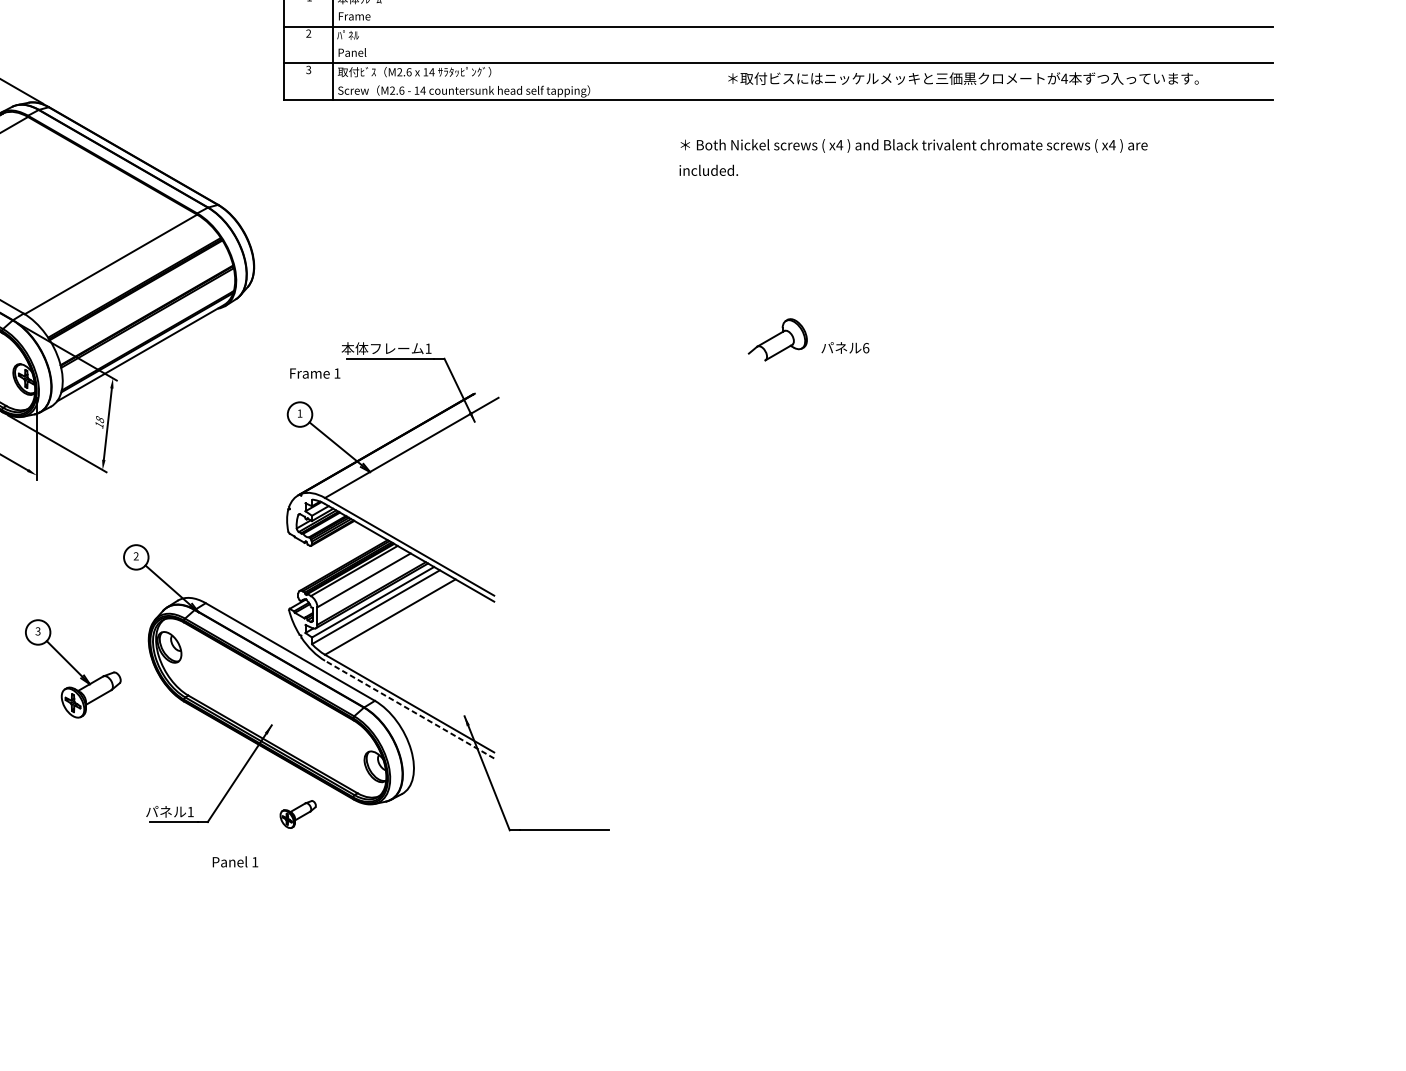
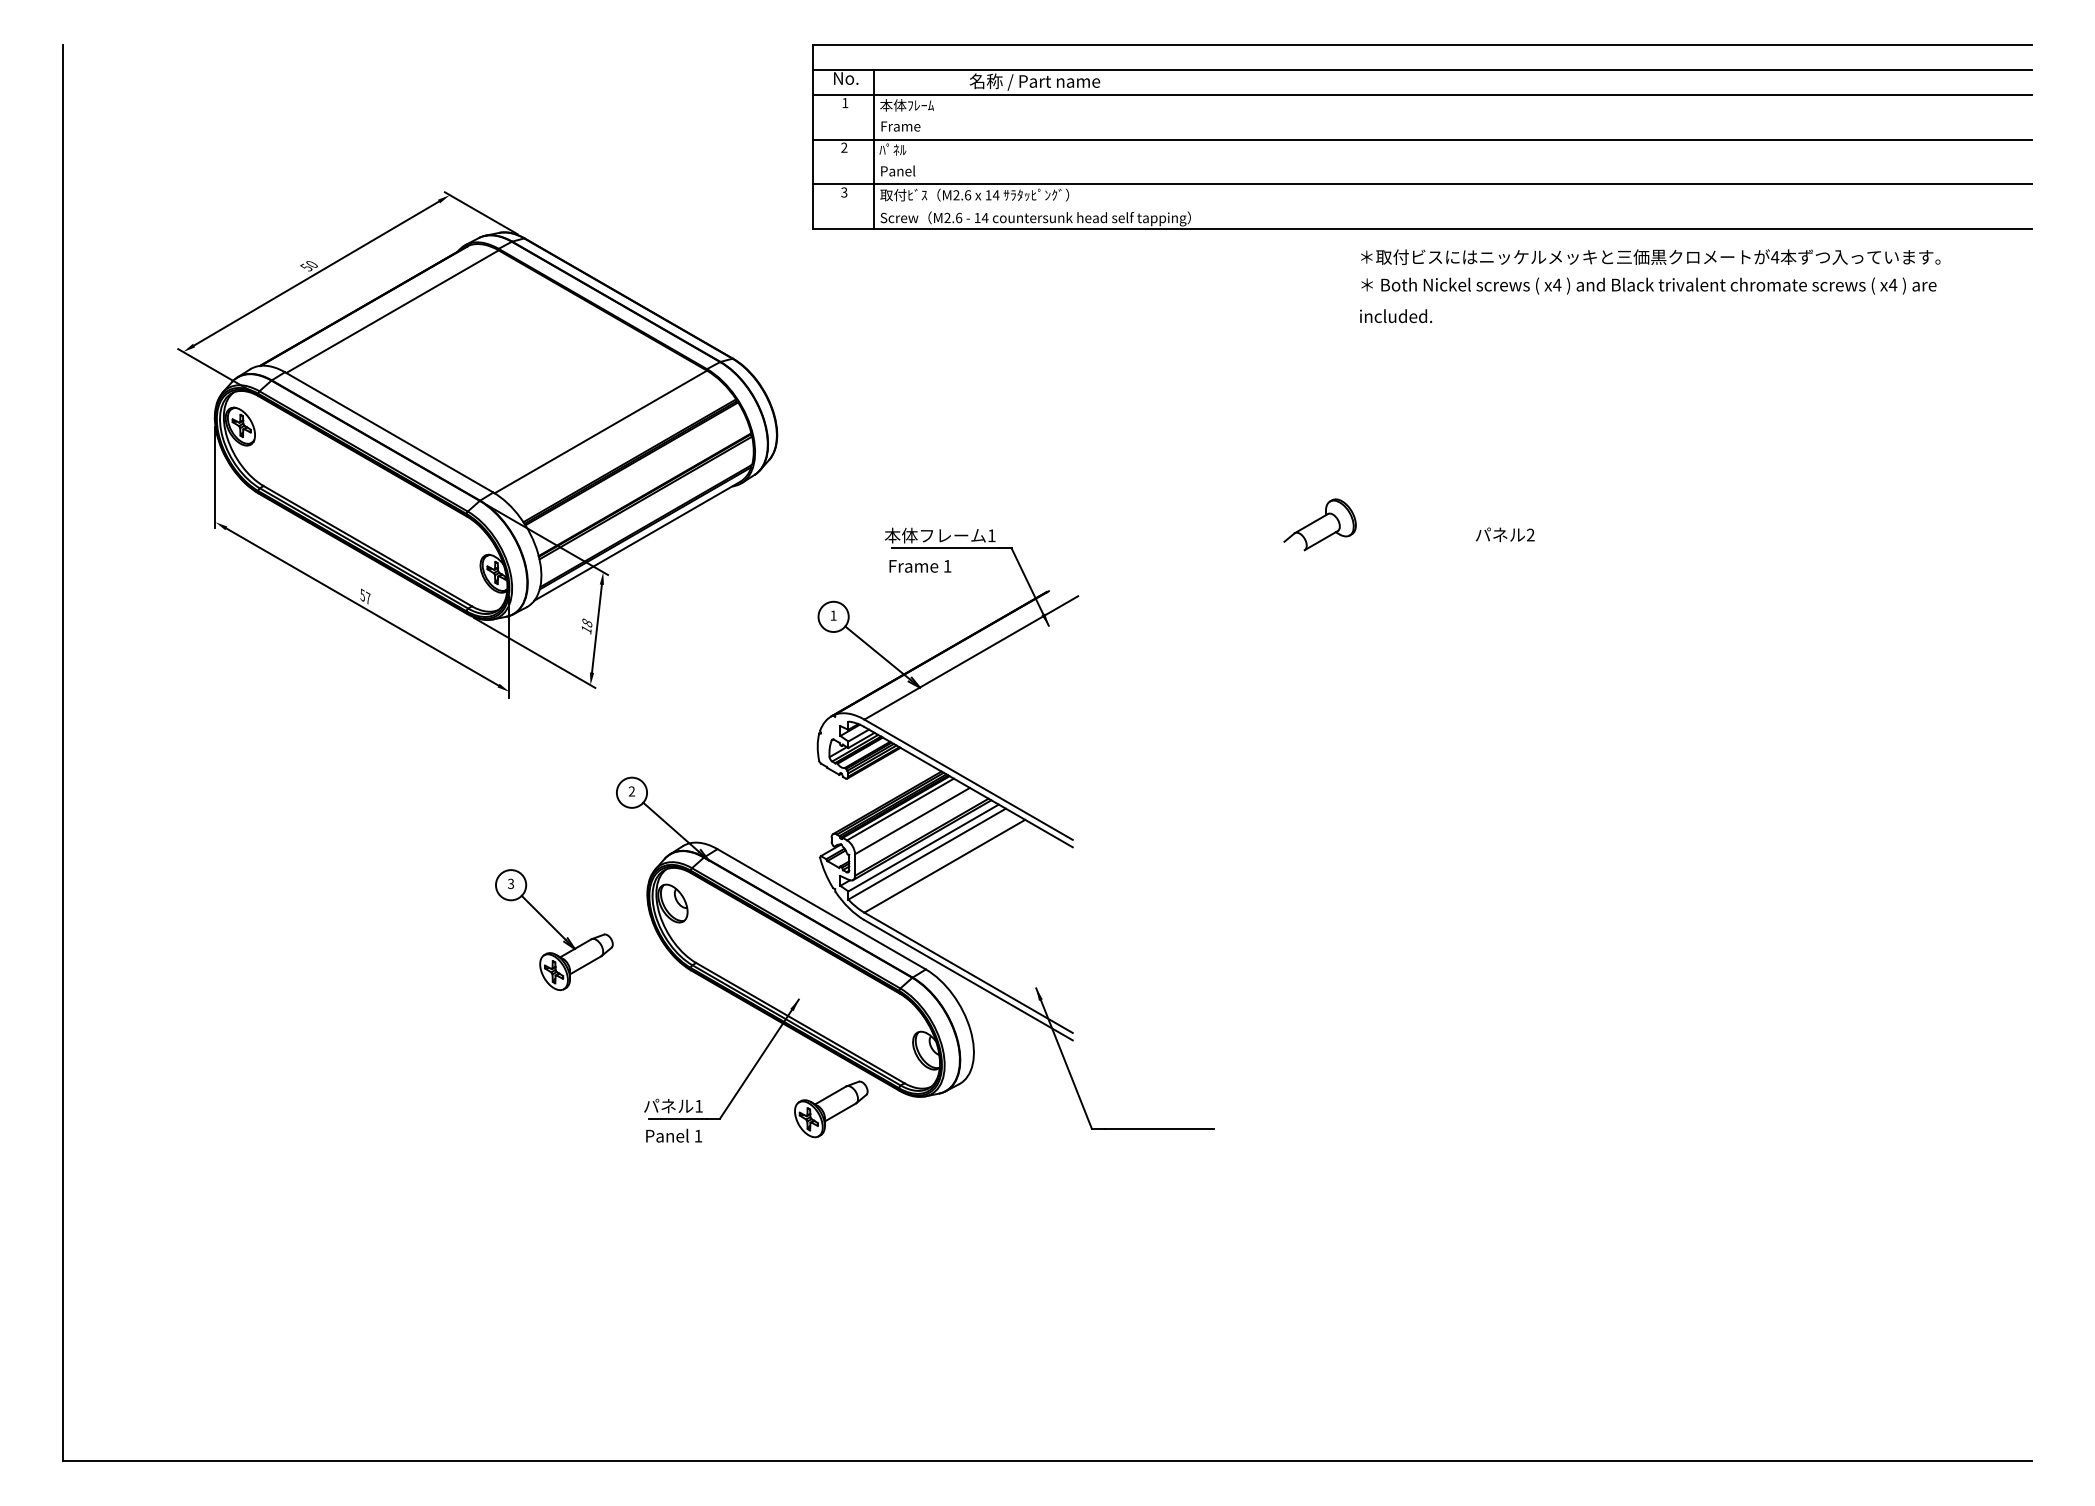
text: (963, 78) -> (1650, 256), moved
text: (913, 156) -> (1648, 299), moved
part: (777, 339) -> (1319, 524), moved
text: (865, 347) -> (1530, 534), 6 -> 2
text: (315, 373) -> (920, 566), moved
line: (409, 709) -> (968, 979), dashed -> solid
part: (298, 814) -> (831, 1109), size x1.67
text: (234, 861) -> (673, 1135), moved

